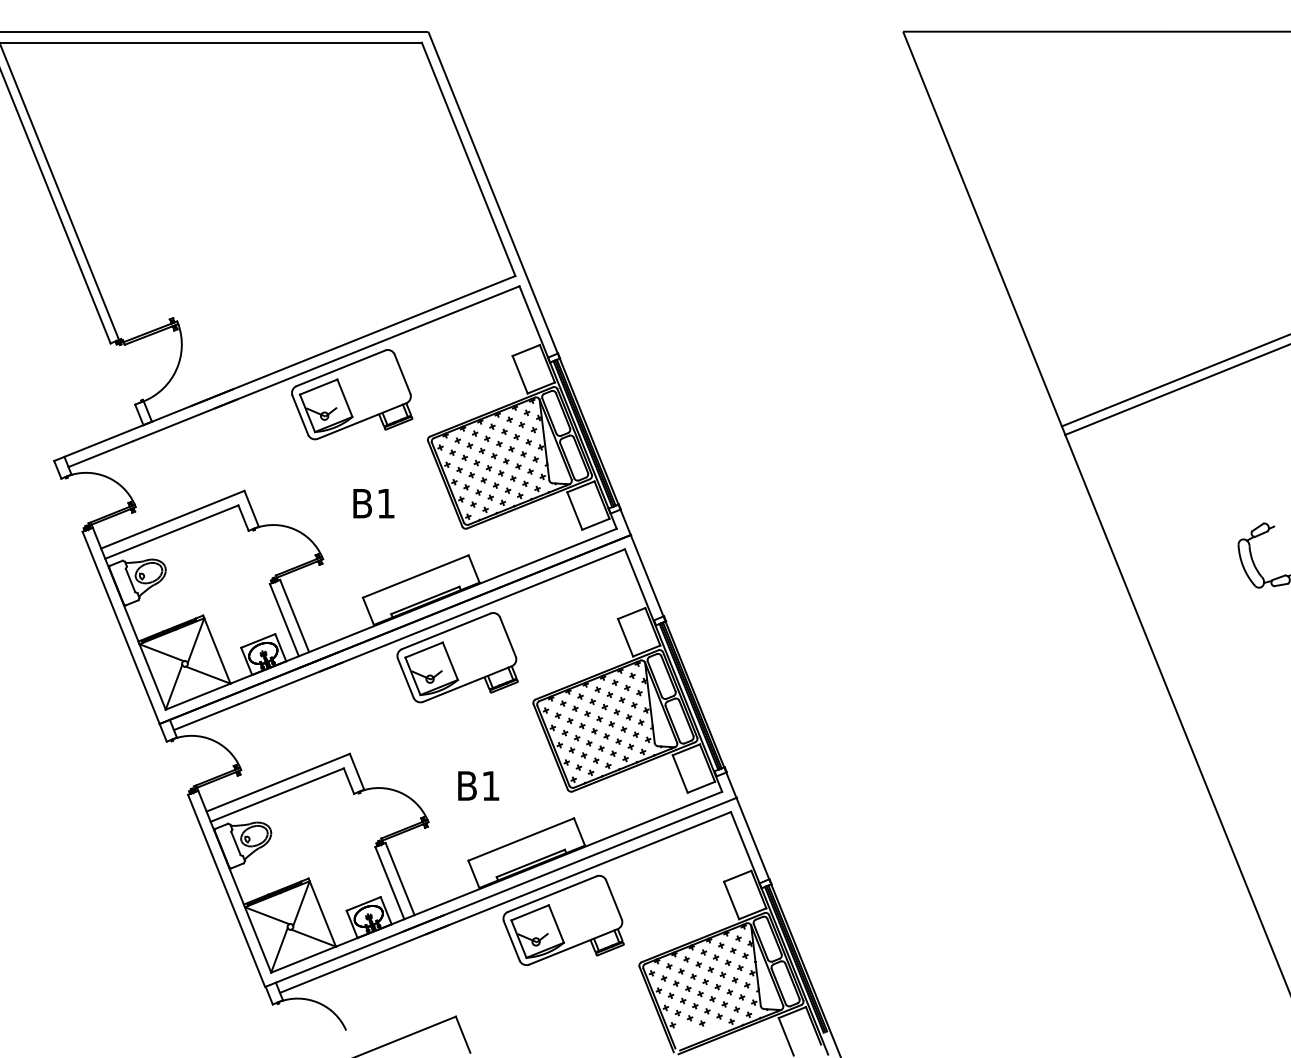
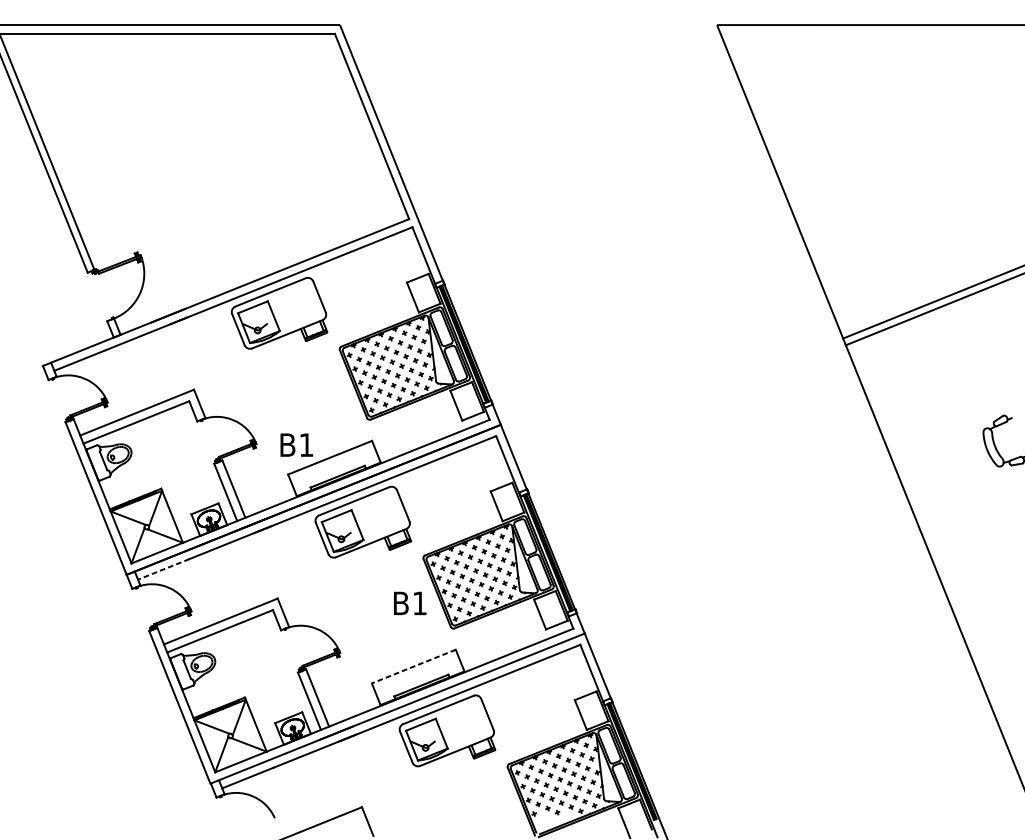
text: (373, 503) -> (296, 445), moved
line: (206, 717) -> (163, 569), solid -> dashed
text: (478, 785) -> (410, 603), moved
line: (521, 839) -> (414, 666), solid -> dashed

